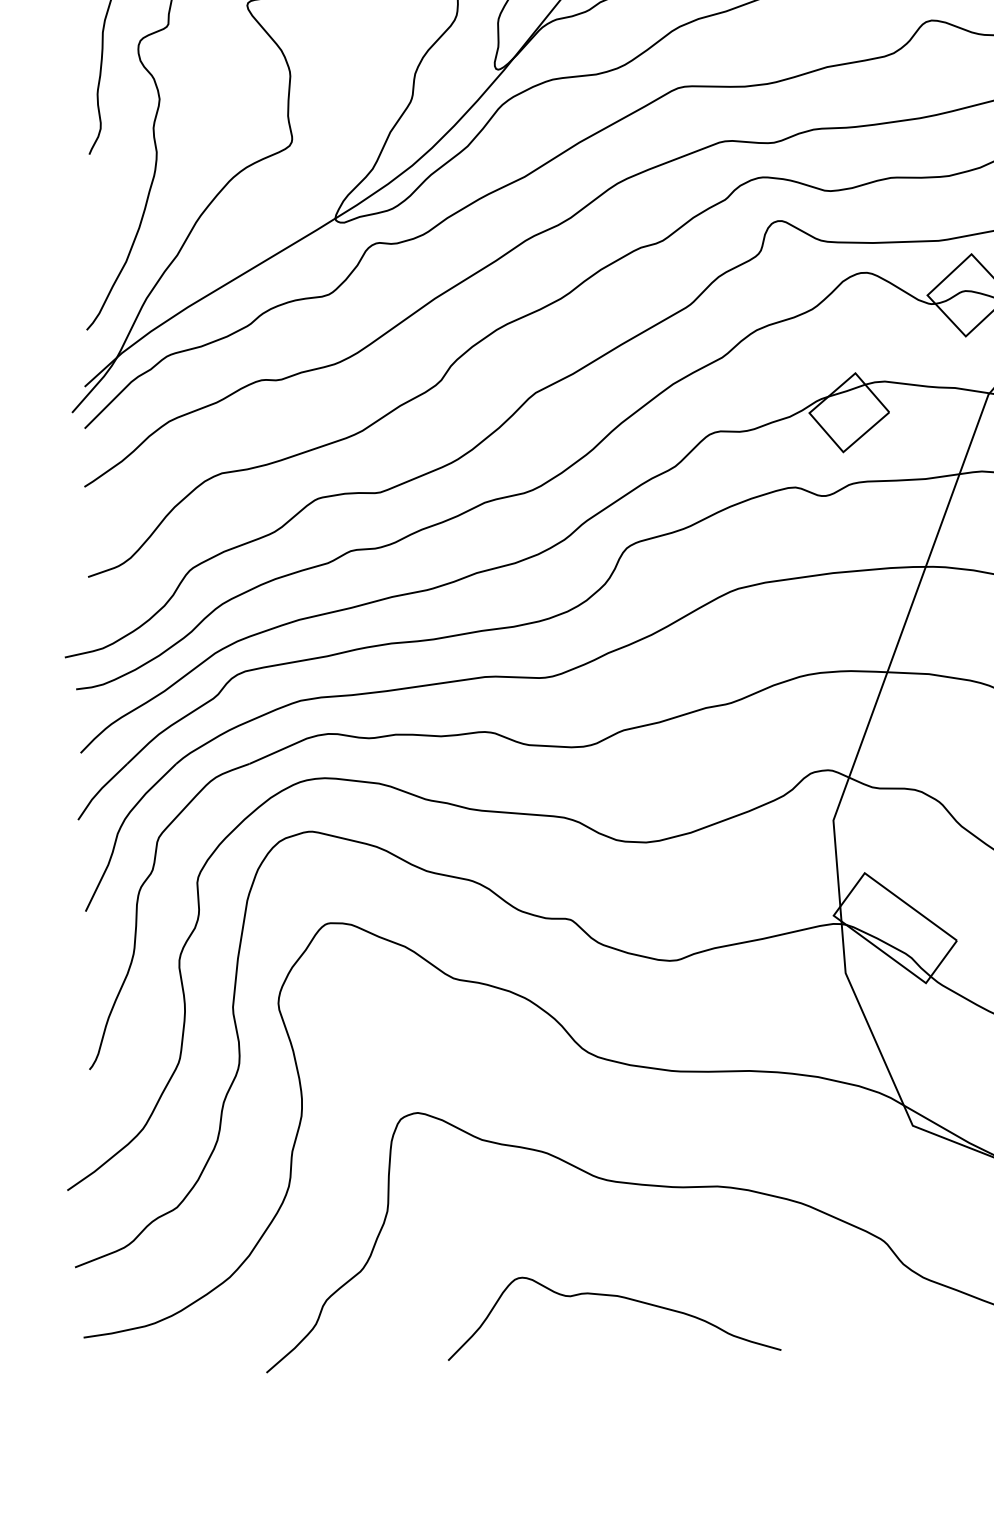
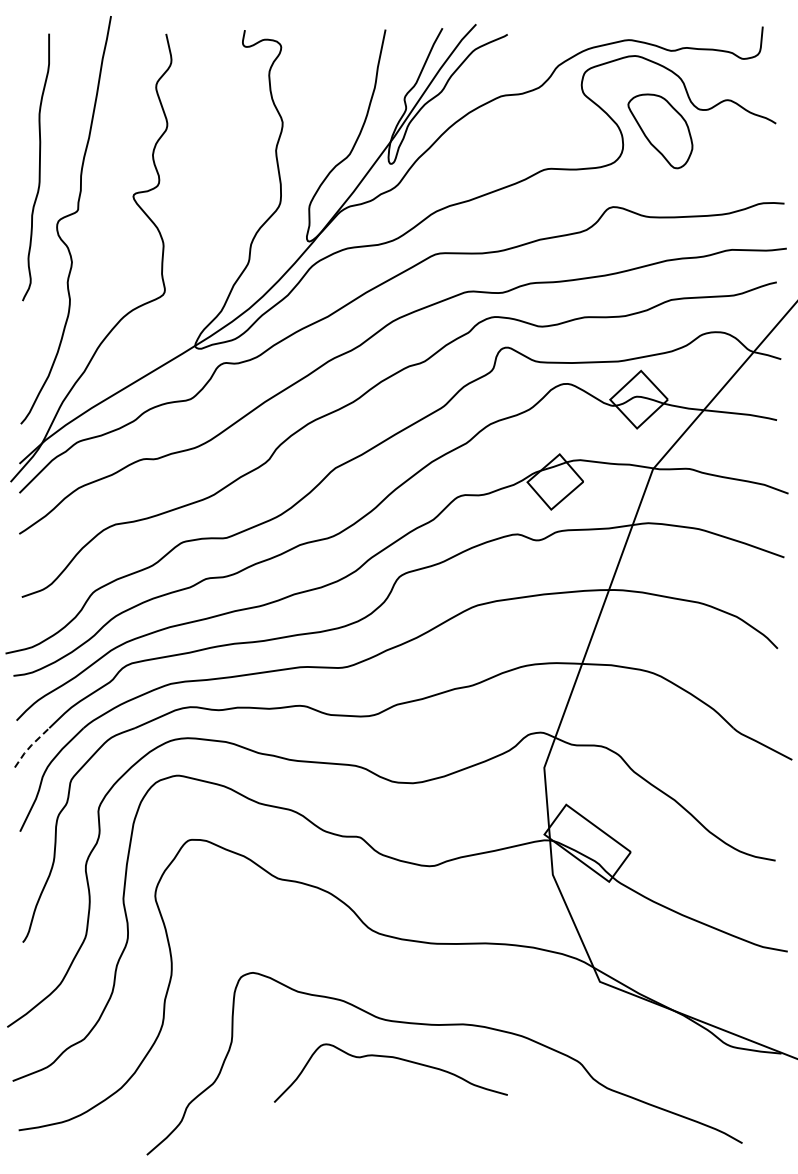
line: (100, 790) -> (30, 746), solid -> dashed
curve: (618, 1297) -> (393, 1058), moved

